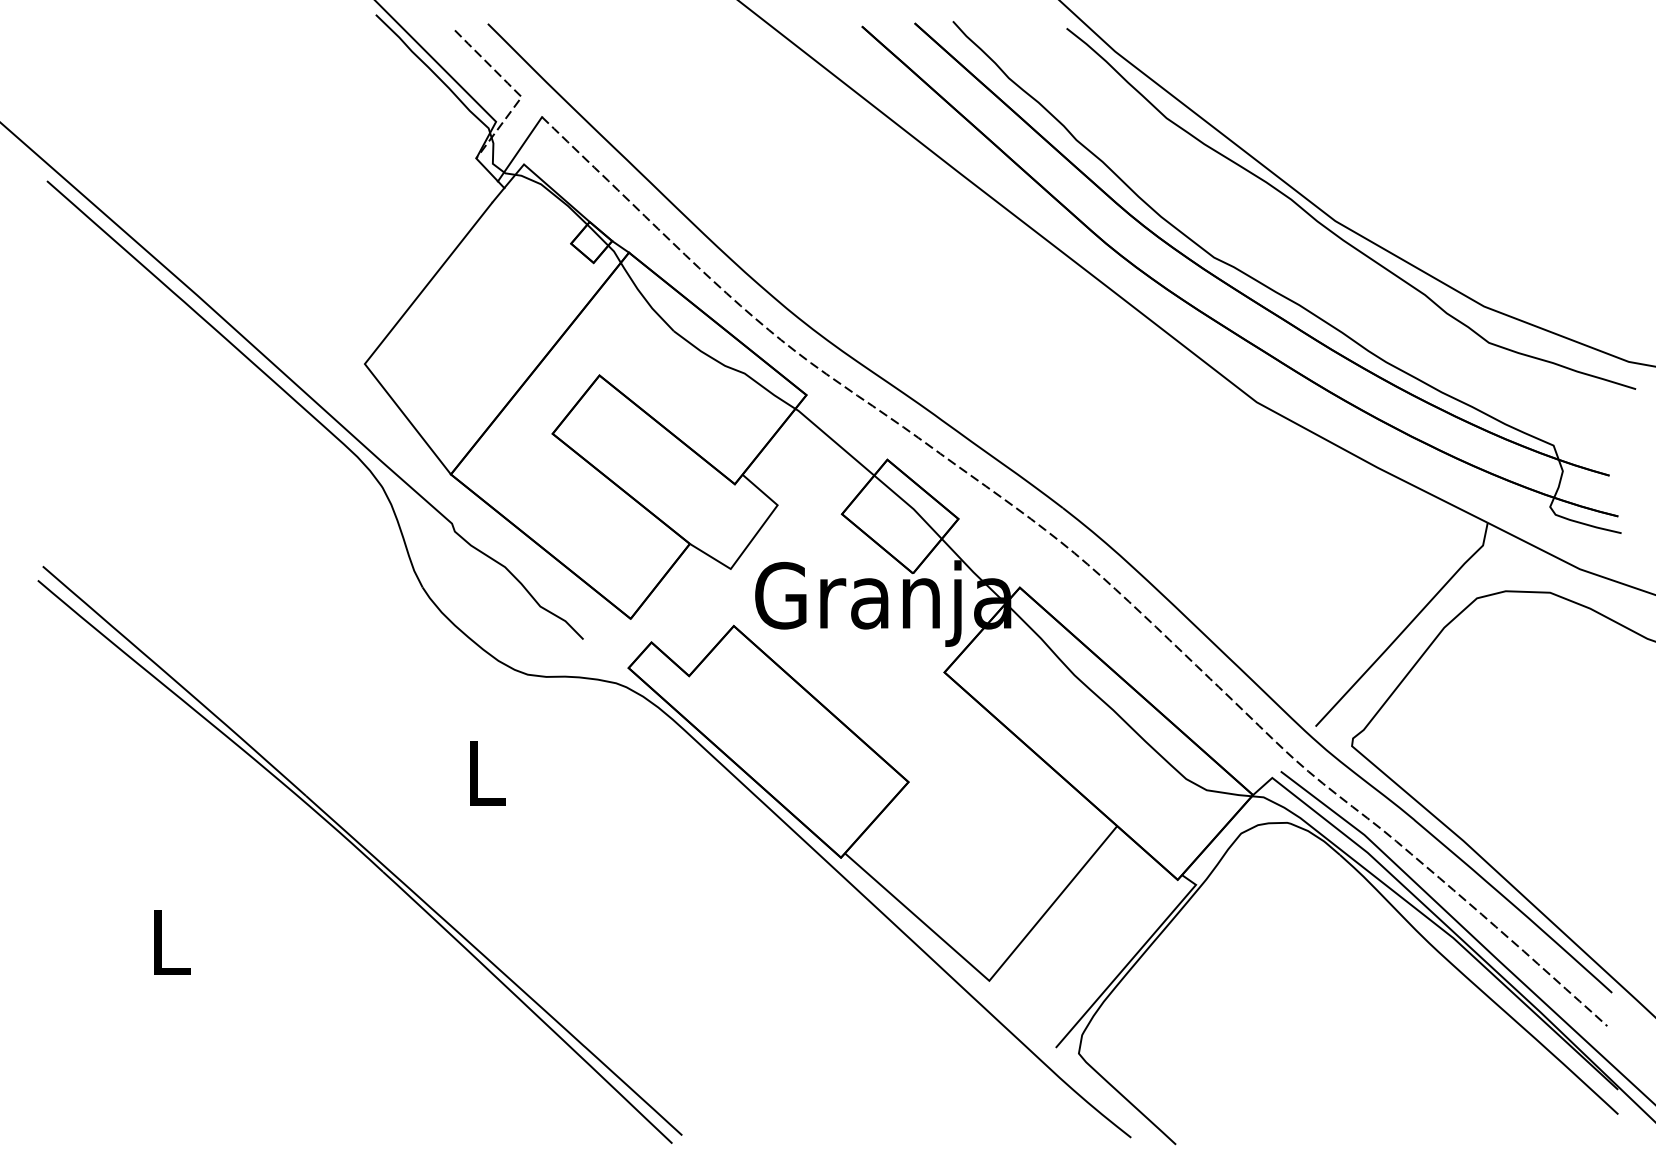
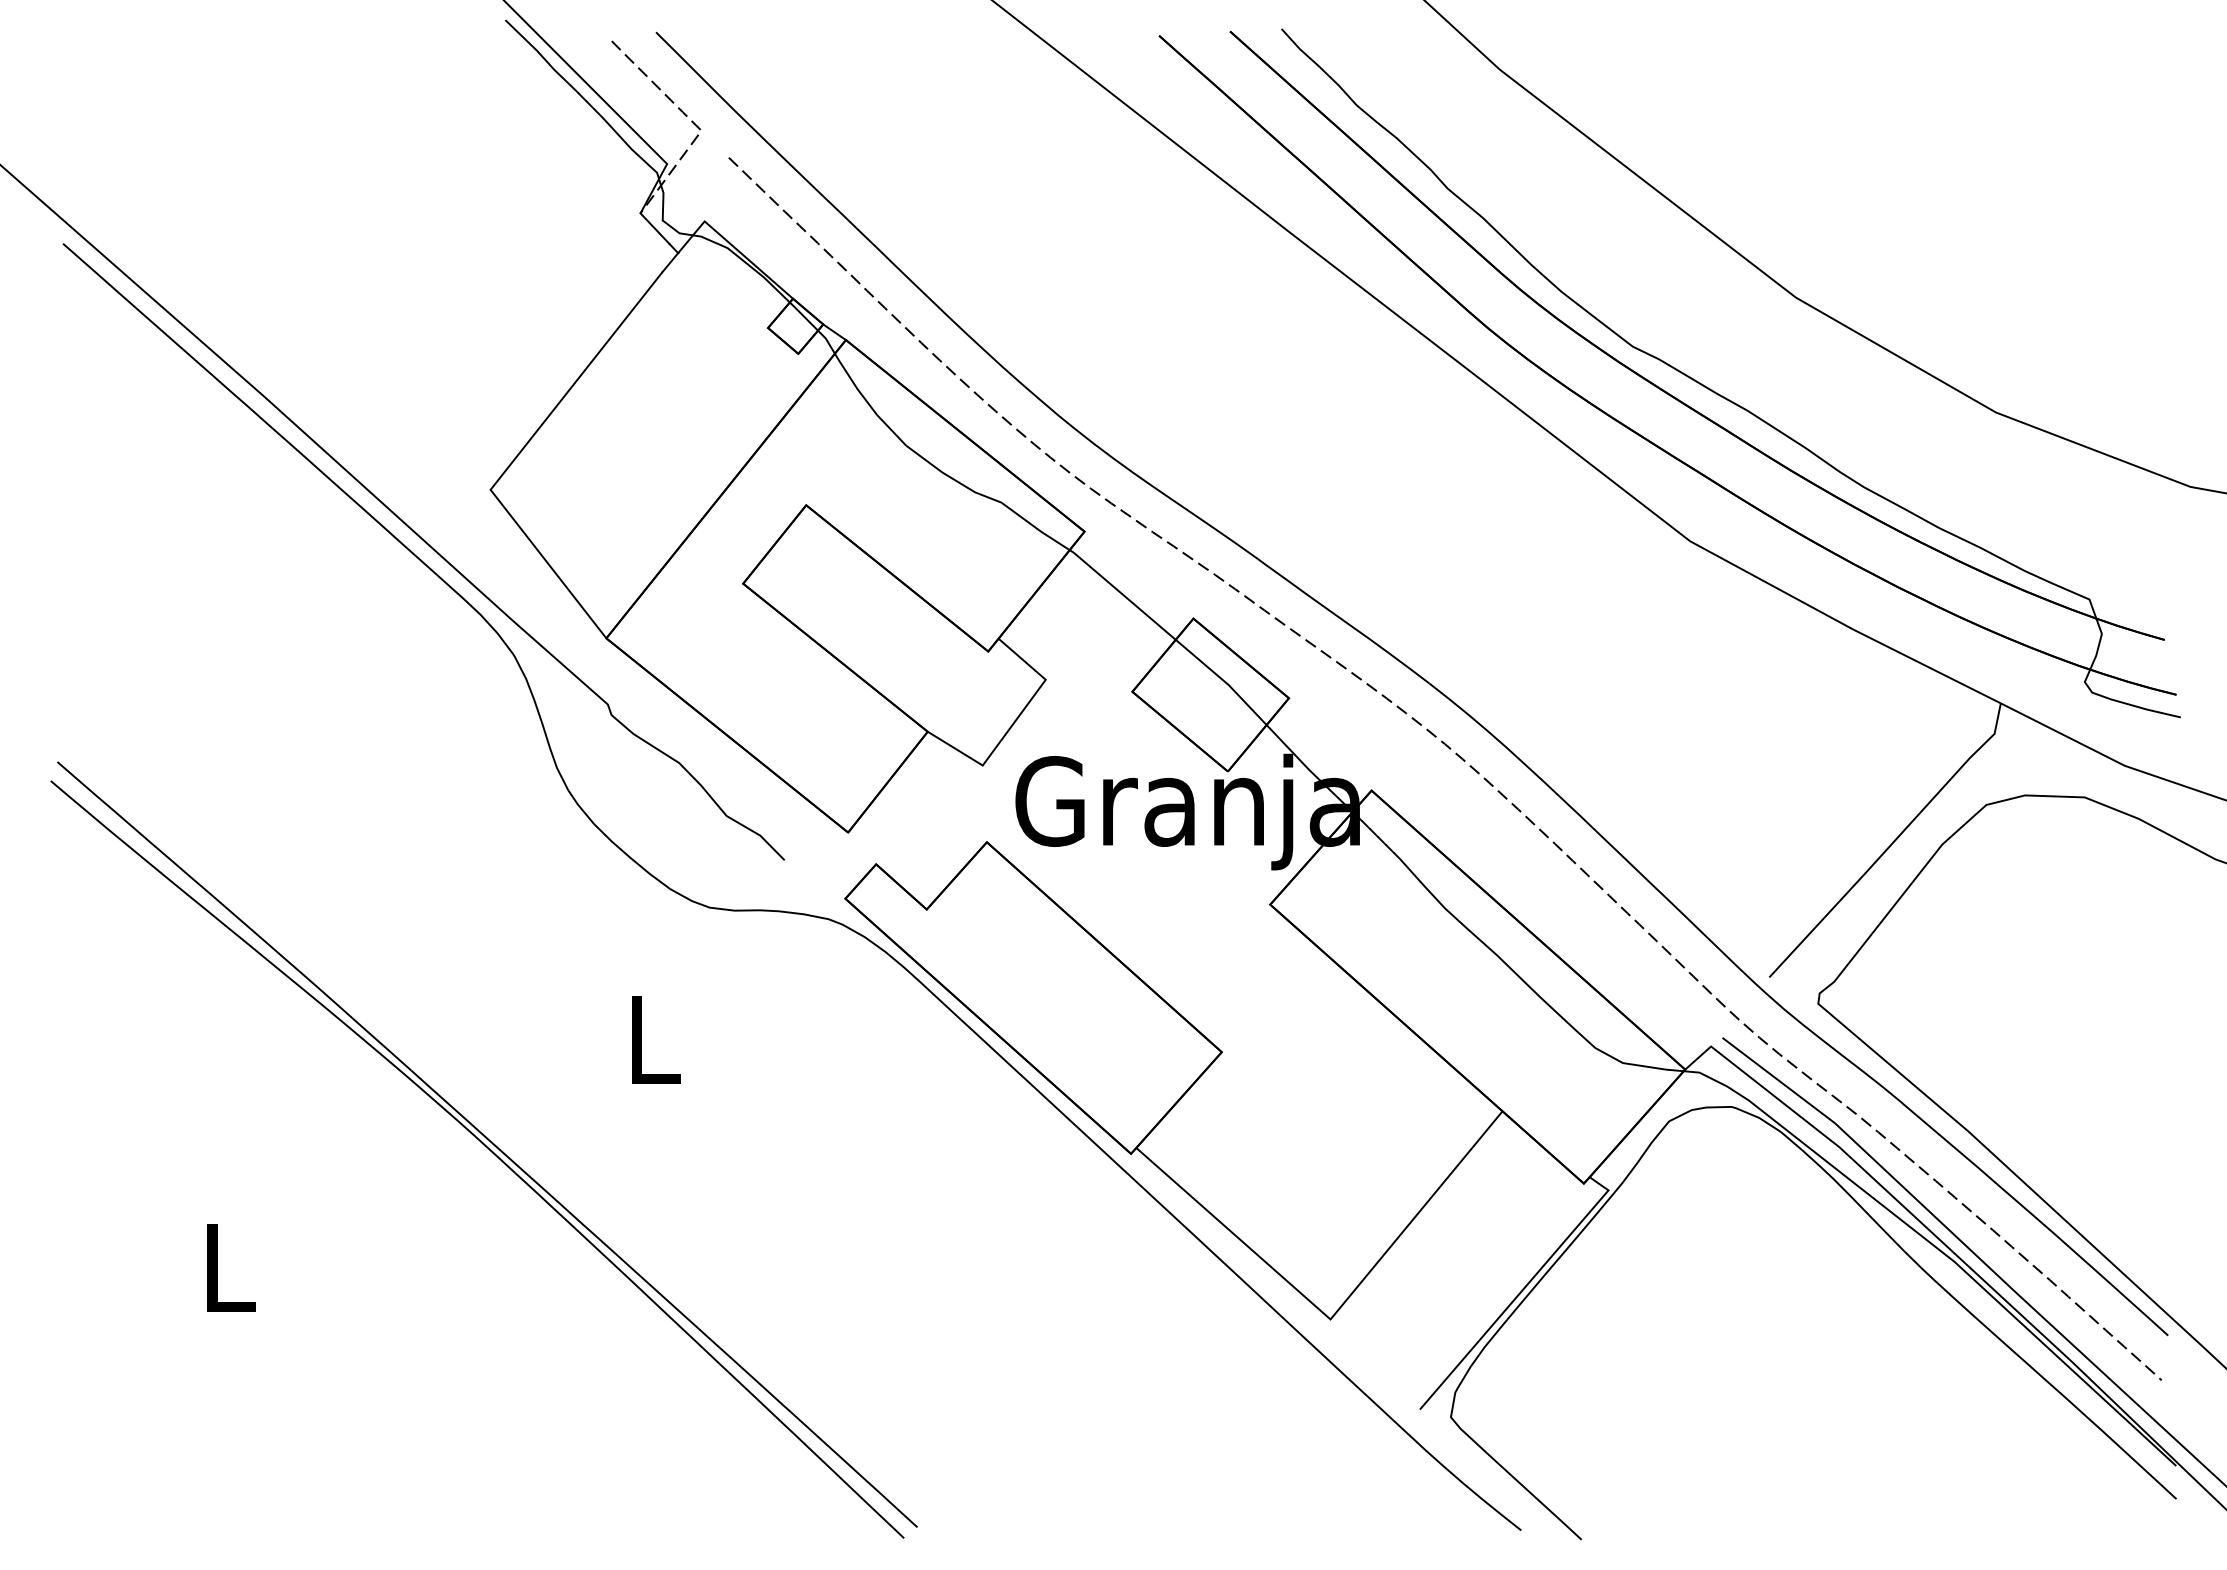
line: (519, 148) -> (698, 200), removed
curve: (1335, 233) -> (1796, 314), removed

